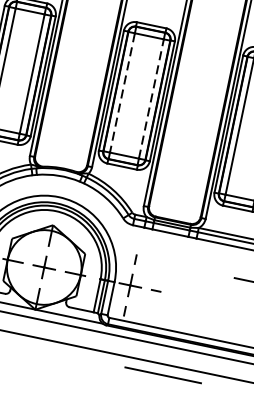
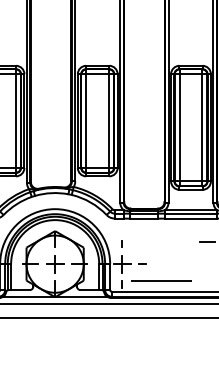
line: (122, 93) -> (86, 121), dashed -> solid
line: (151, 99) -> (109, 121), dashed -> solid
line: (163, 374) -> (161, 280), moved

